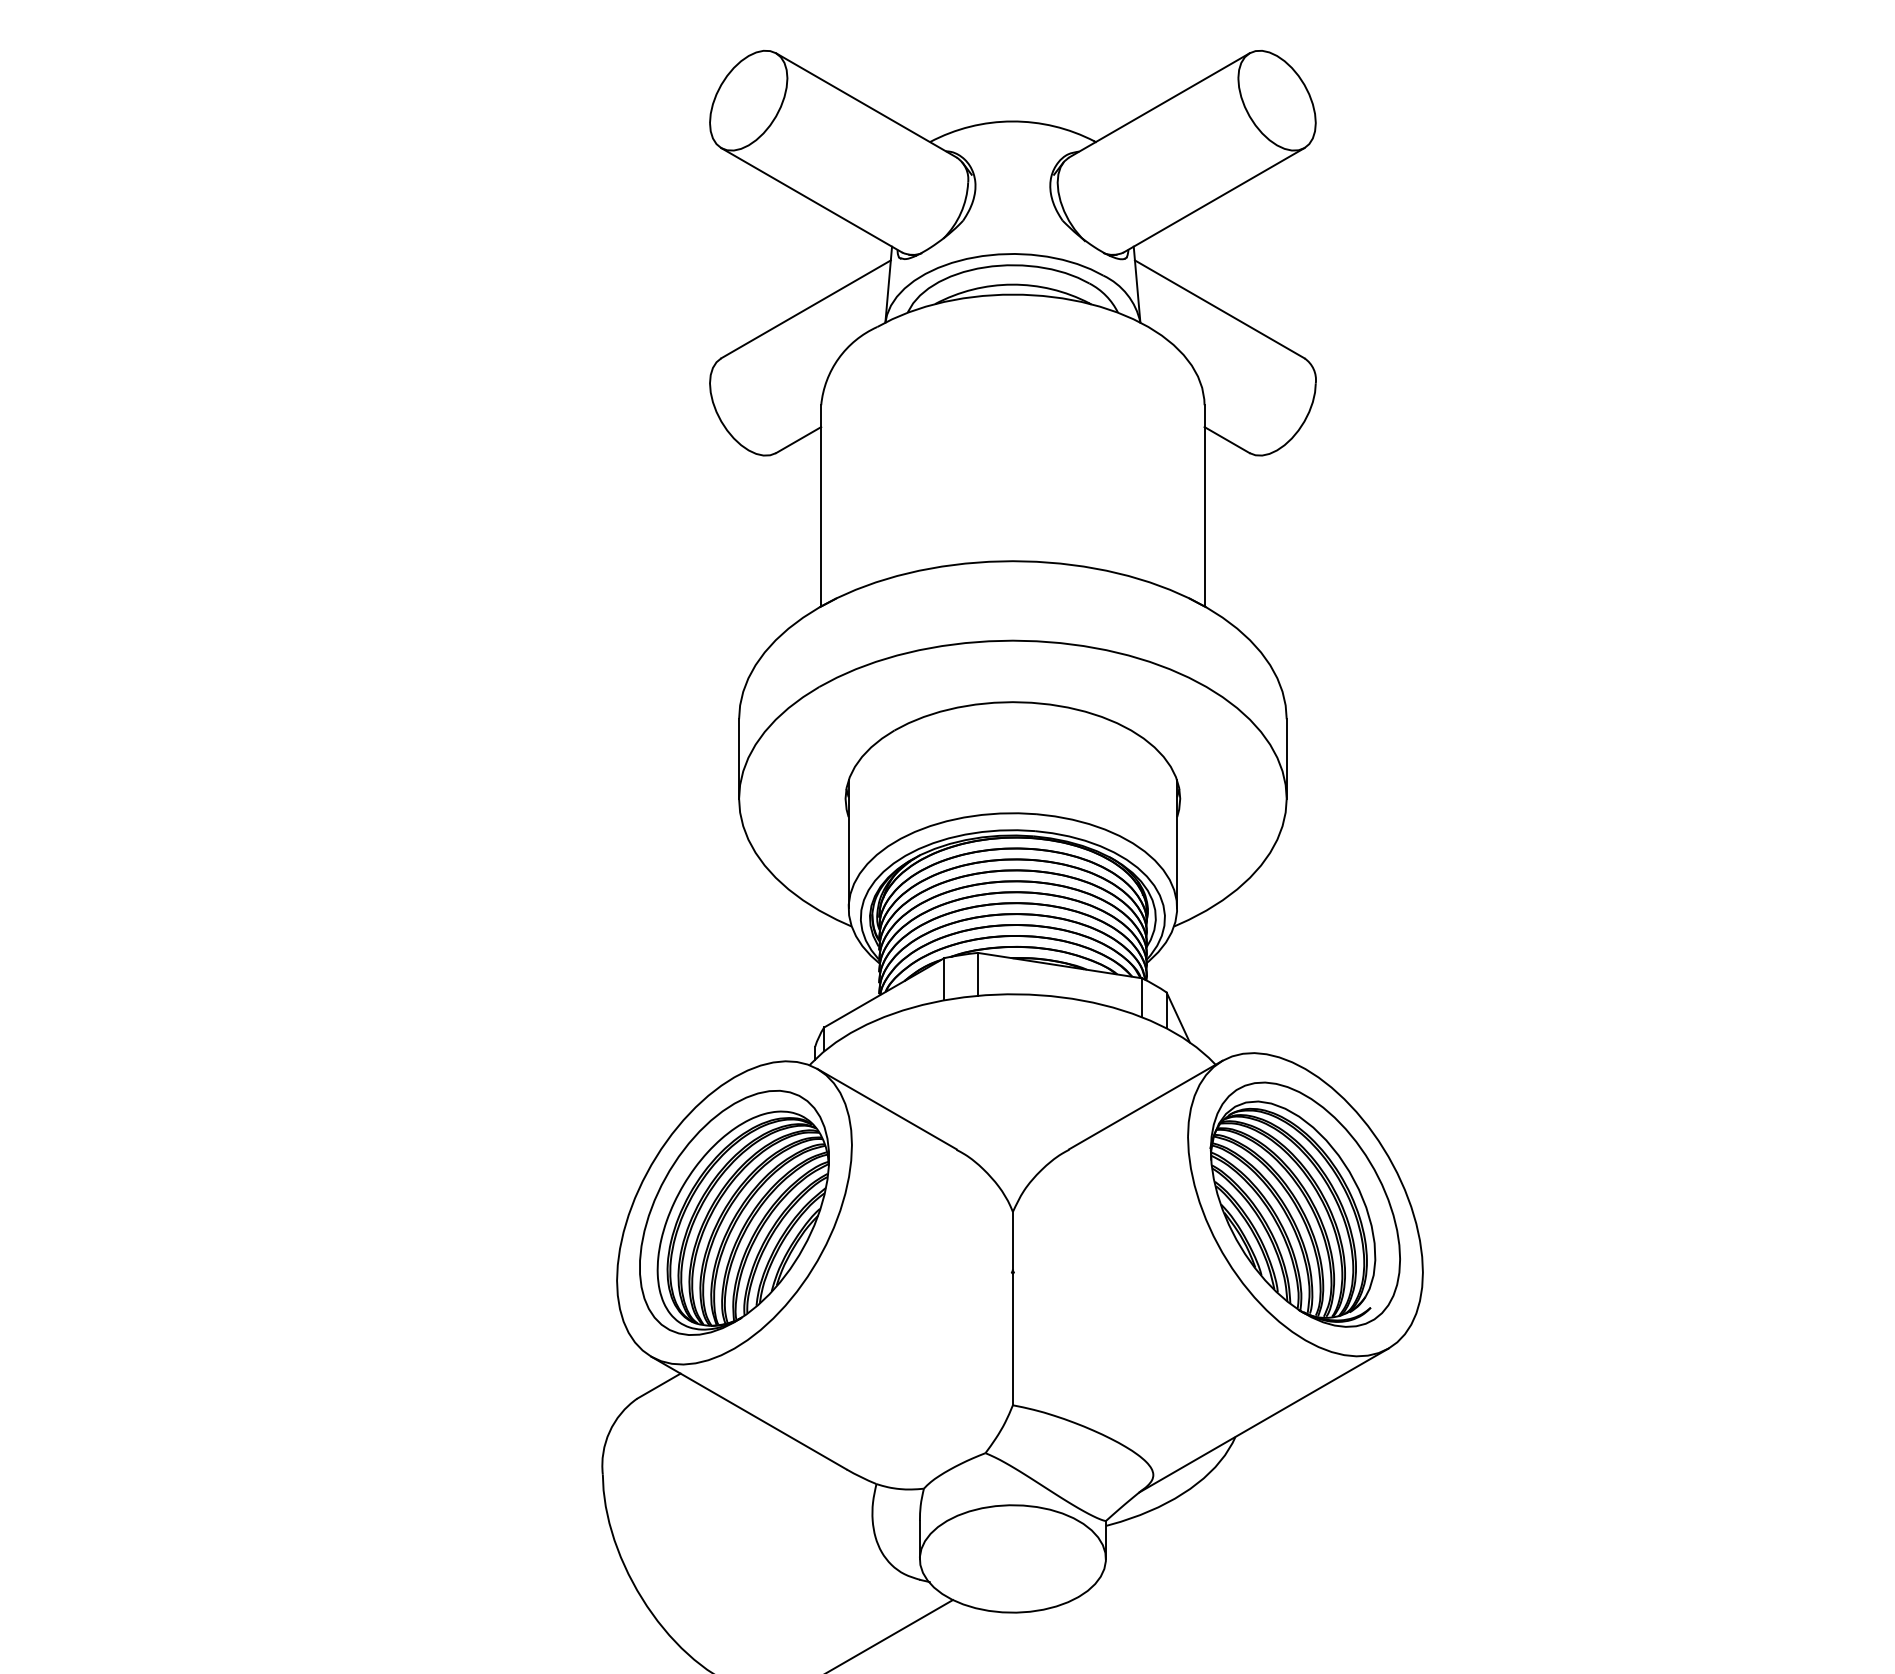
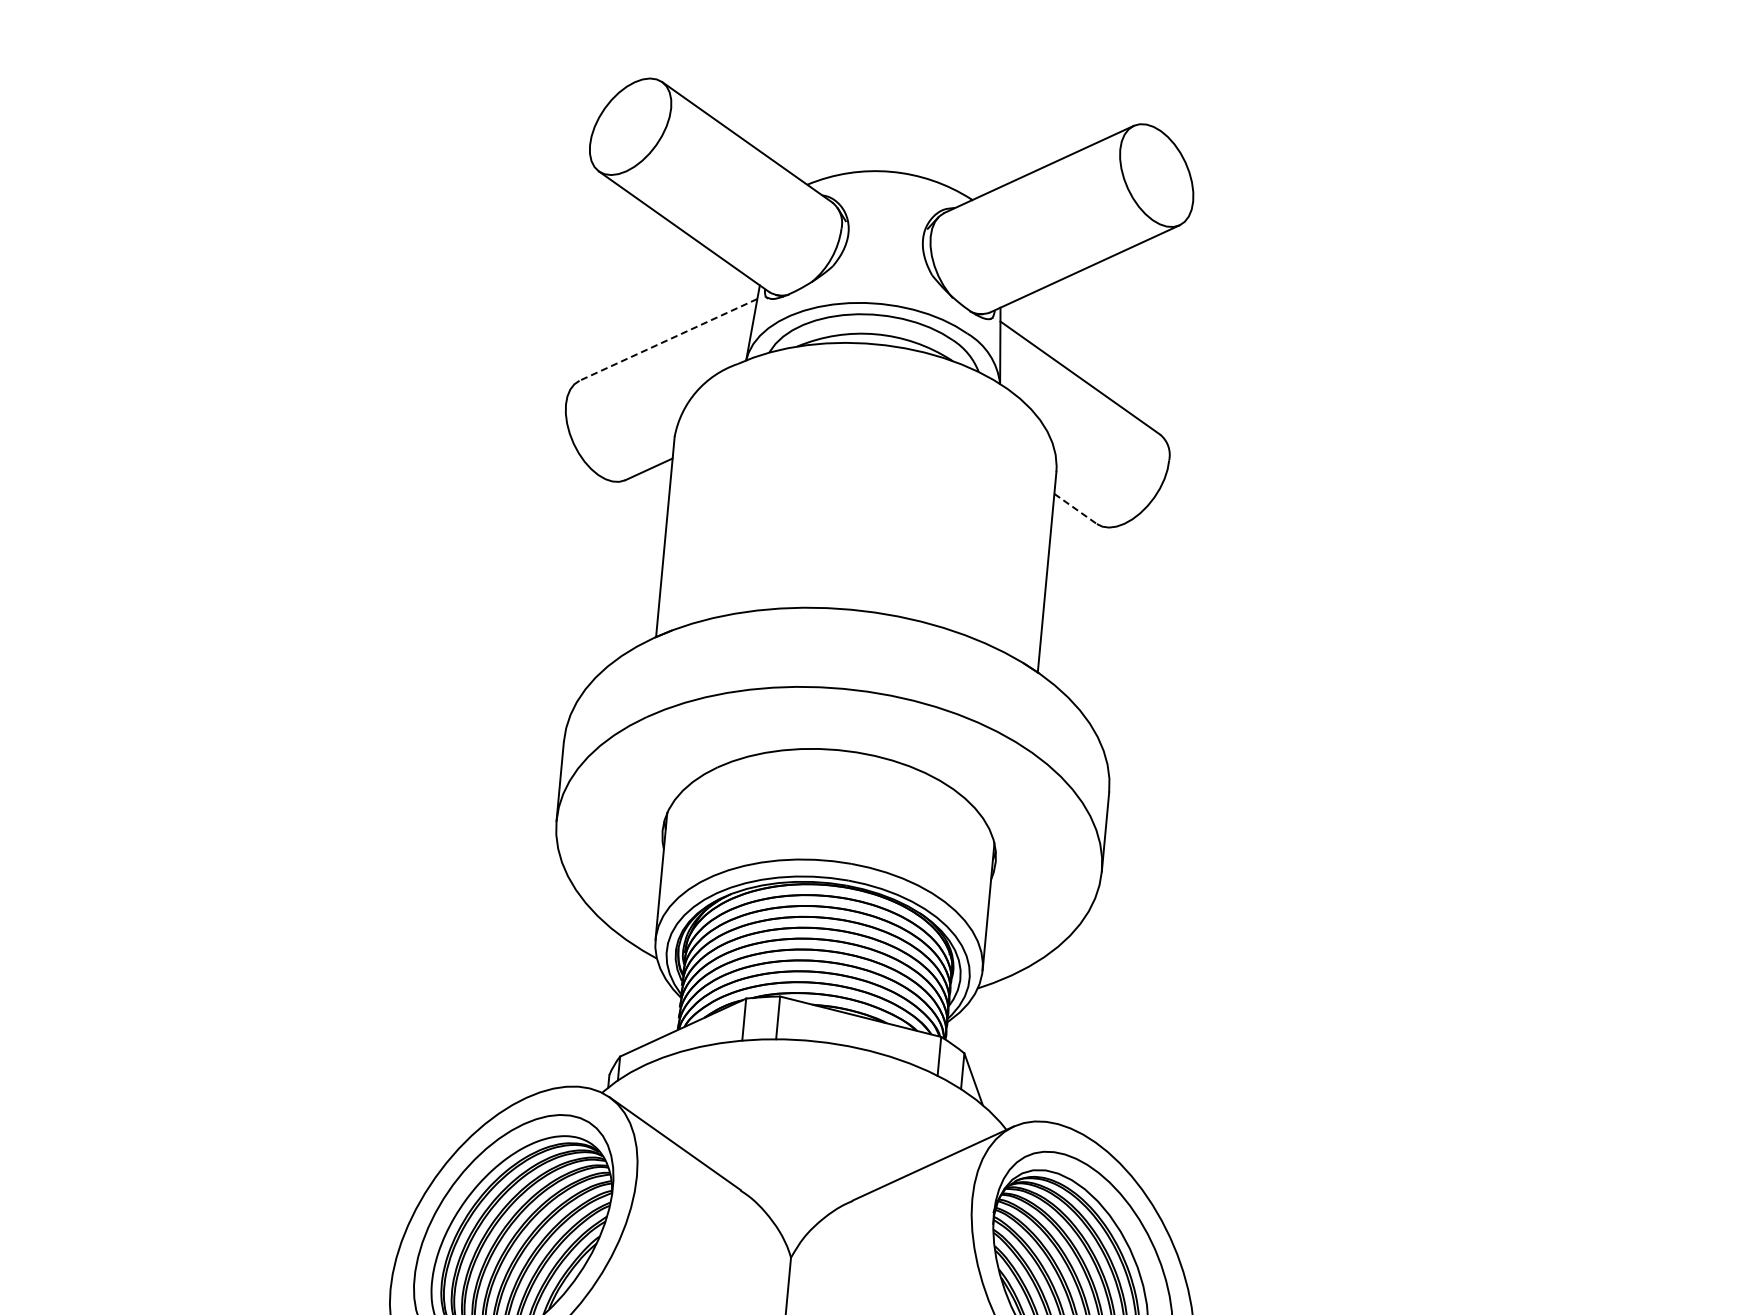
line: (806, 309) -> (668, 340), solid -> dashed
line: (1227, 440) -> (1075, 509), solid -> dashed

